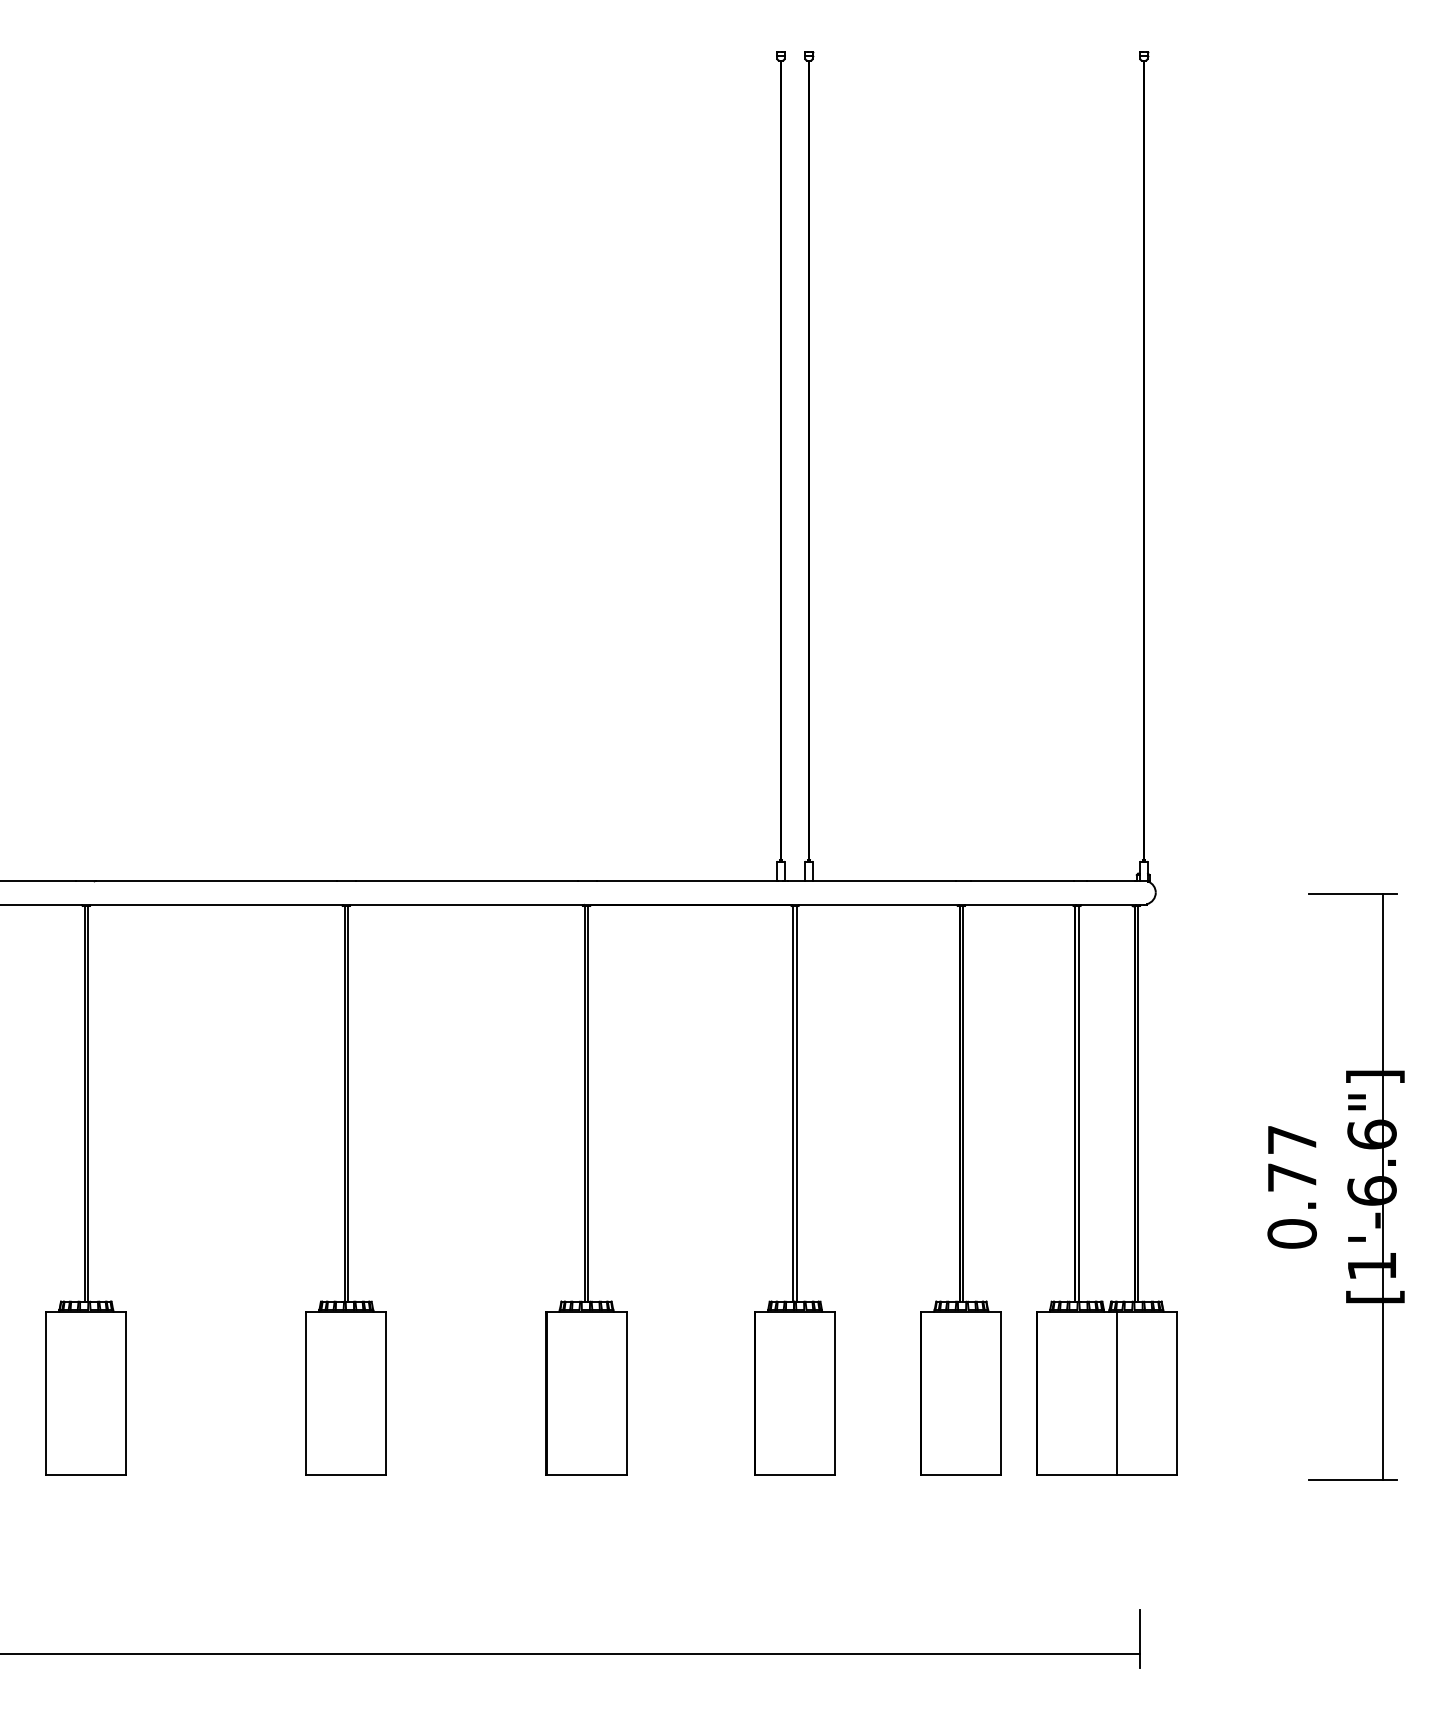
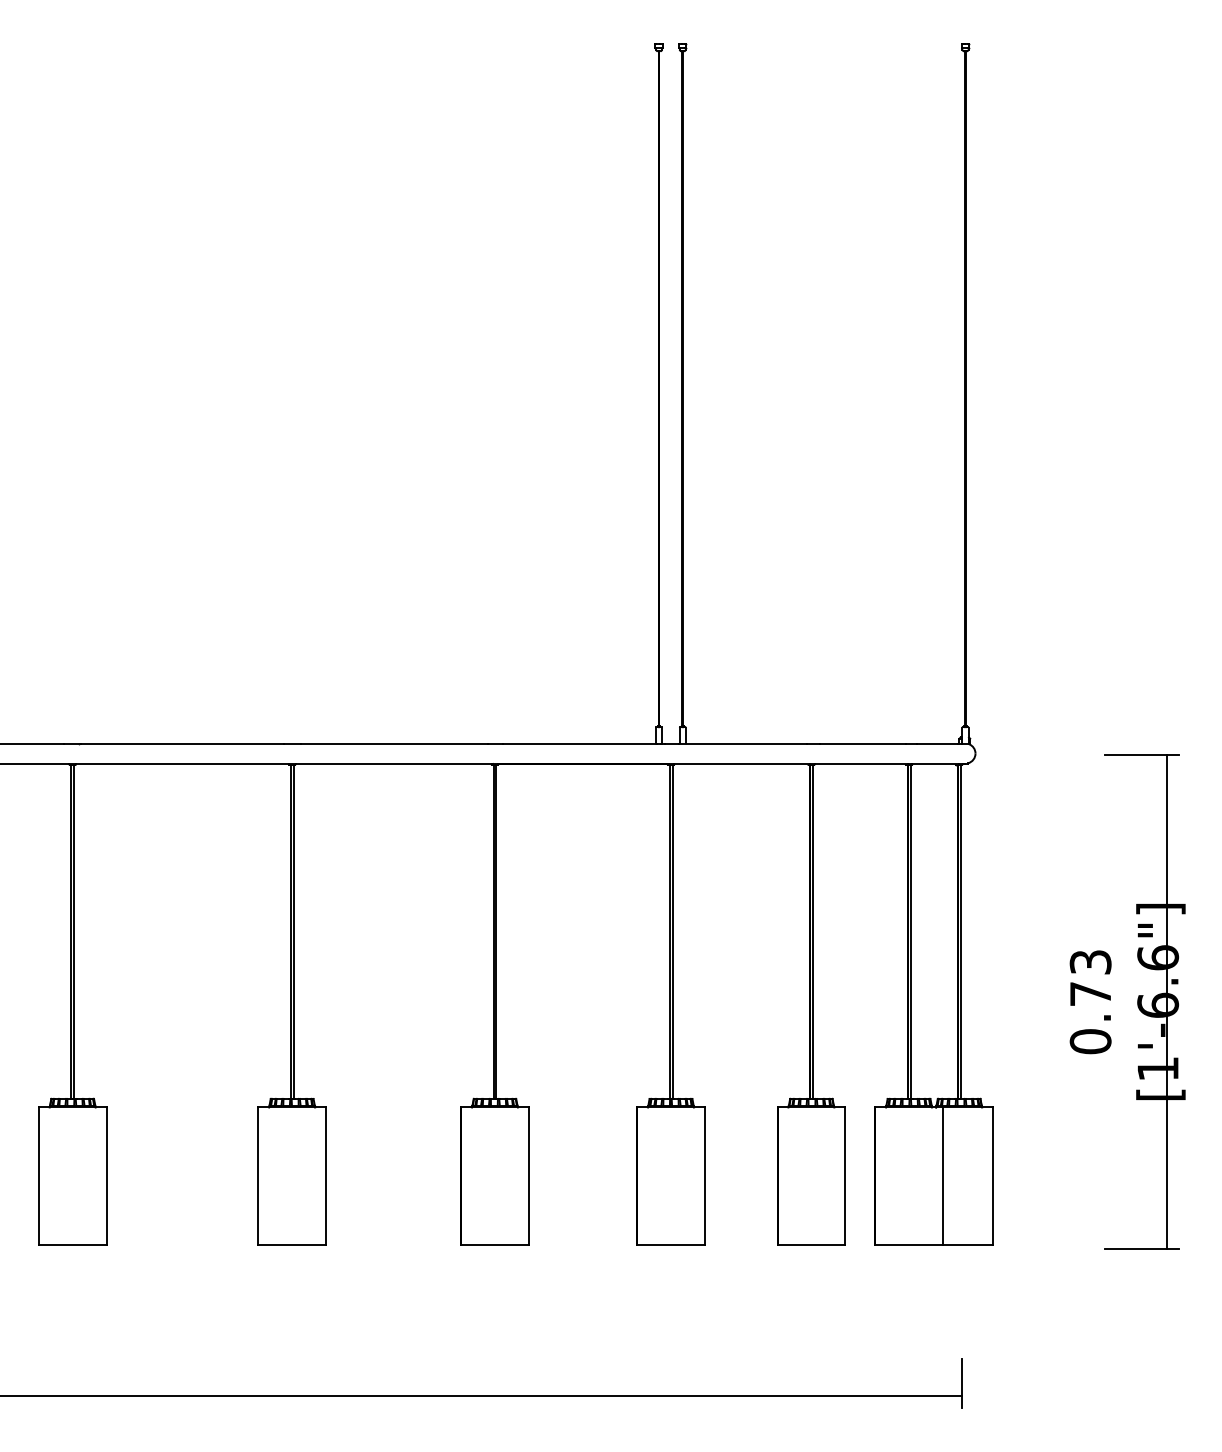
text: (1291, 1139) -> (1090, 961), 0.77 -> 0.73

